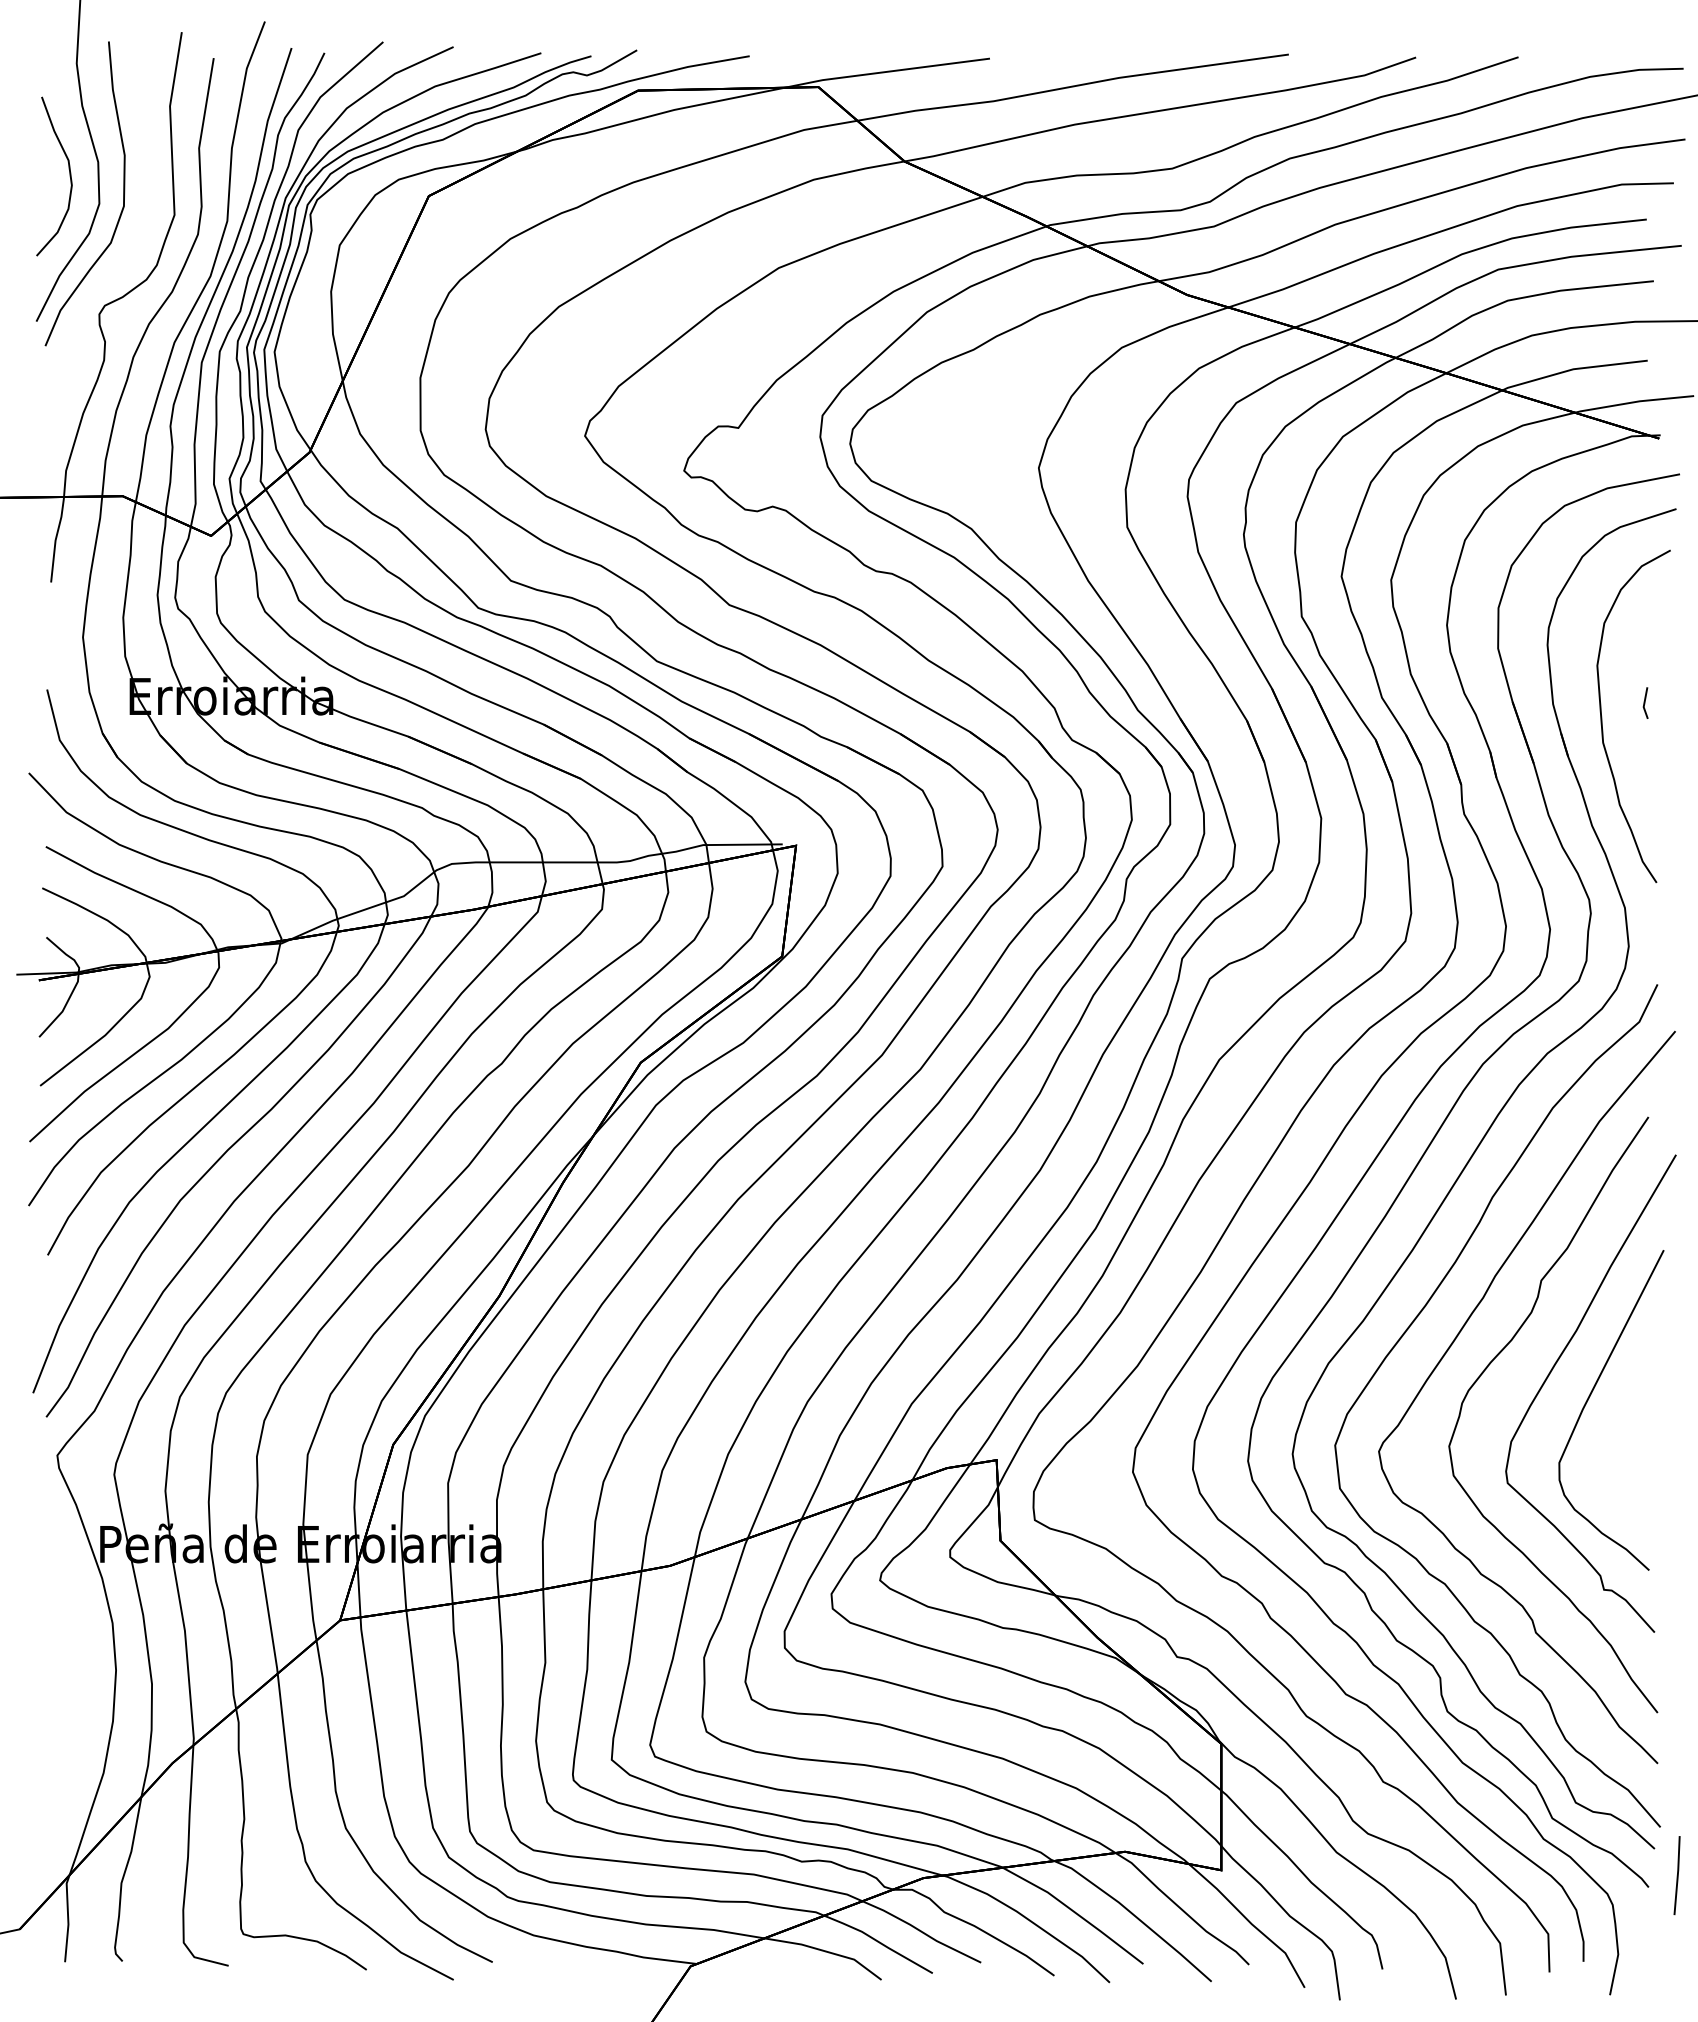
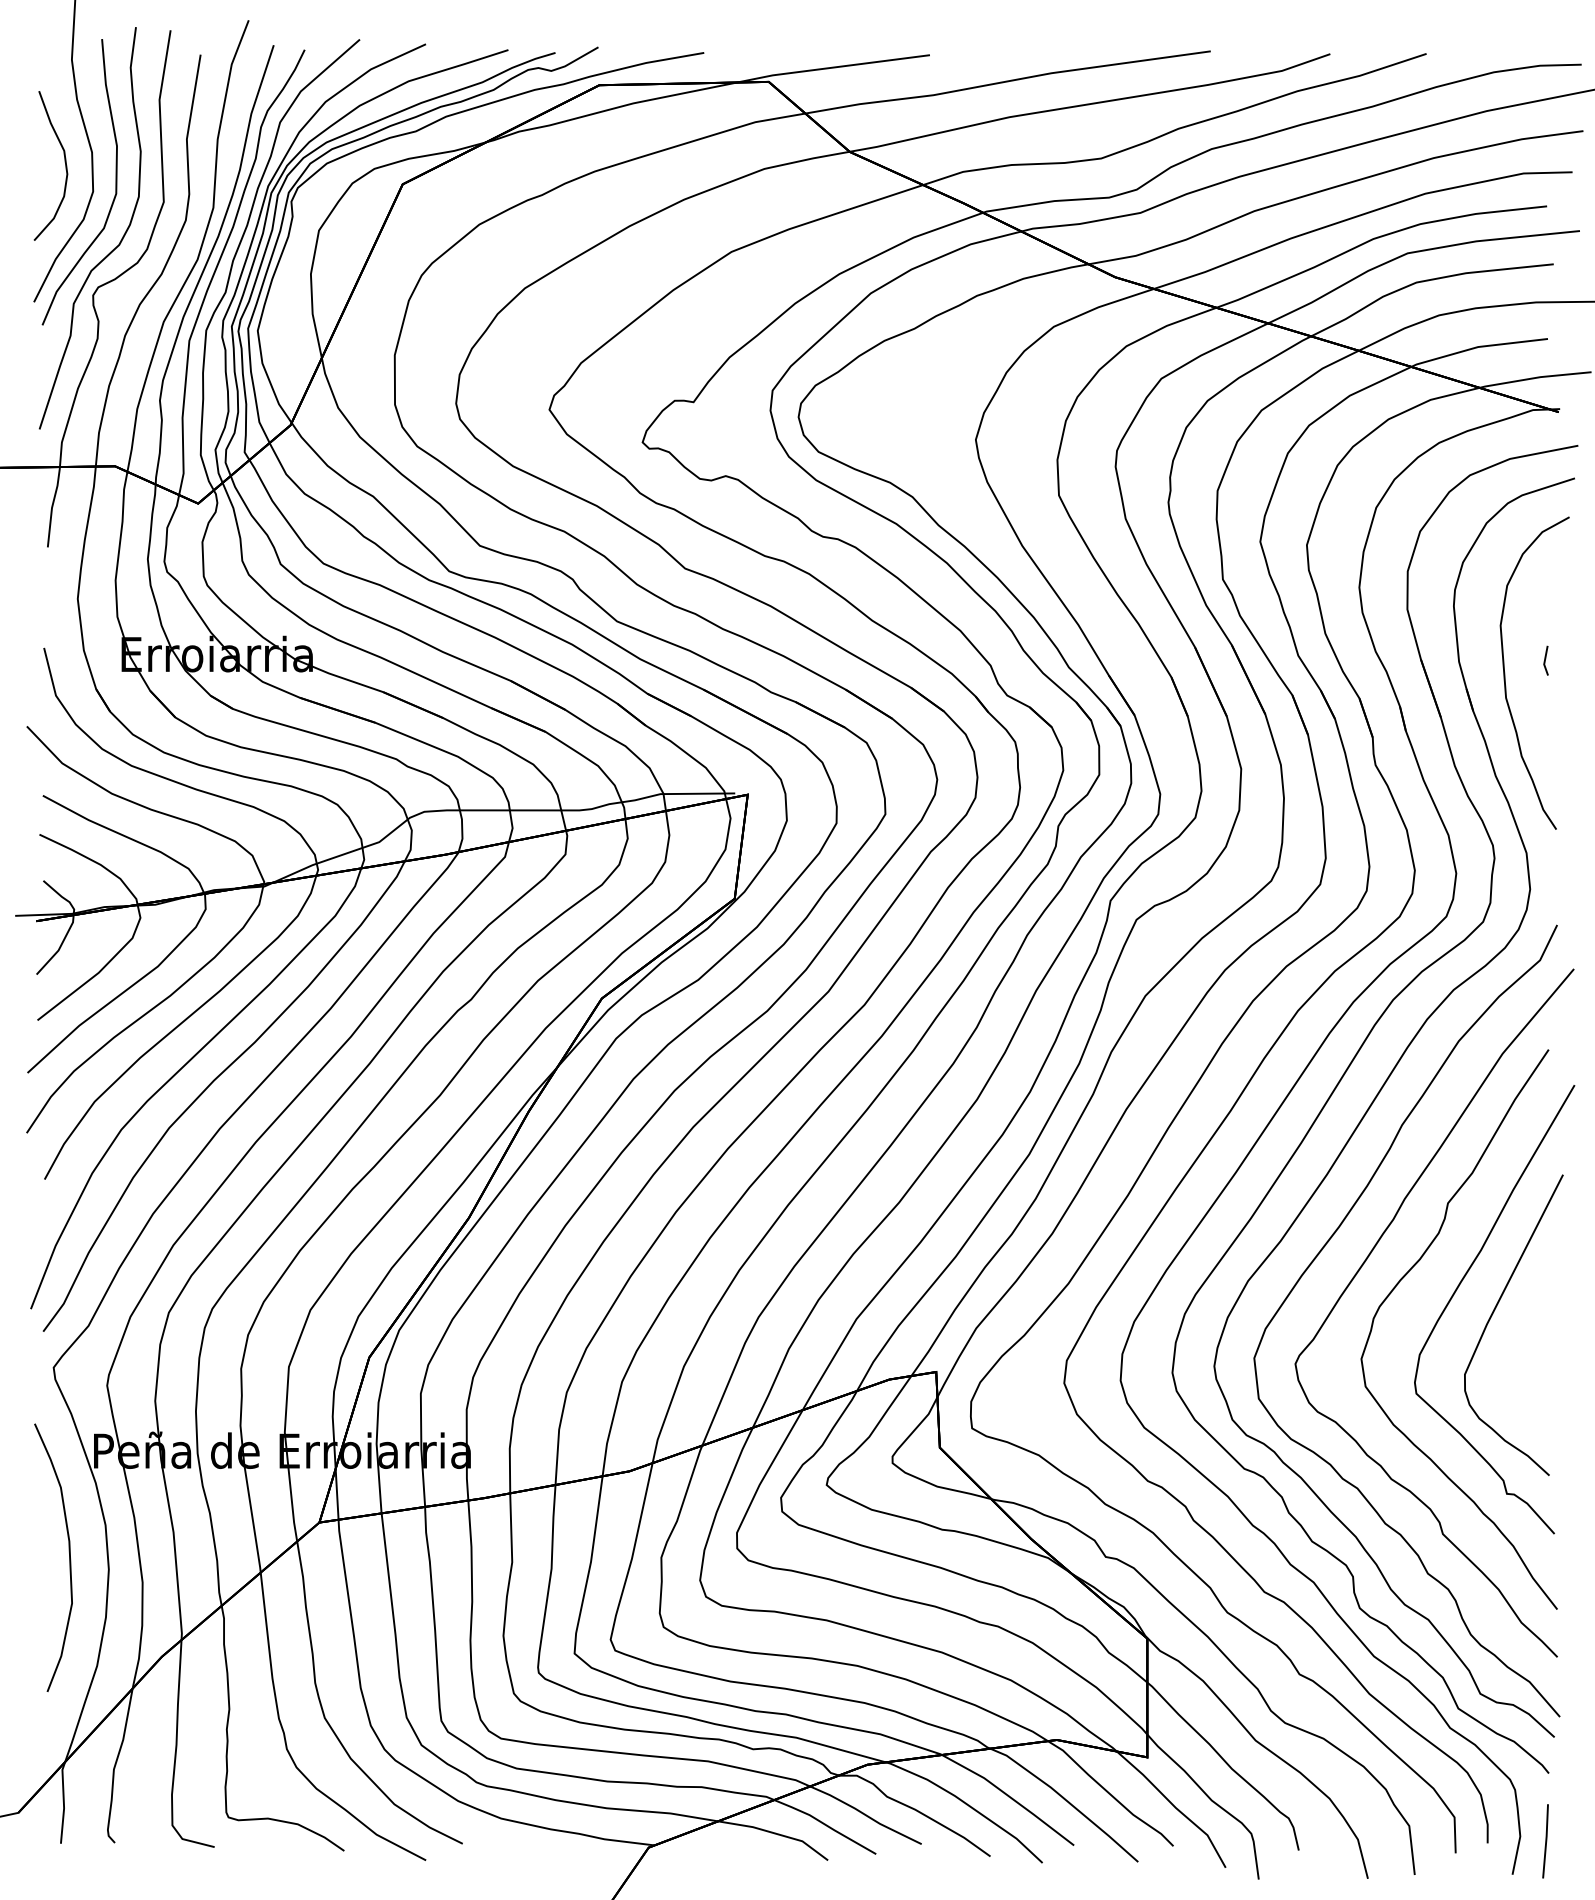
curve: (118, 266) -> (111, 250), added
curve: (74, 1657) -> (69, 1557), added
line: (1677, 1875) -> (1545, 1841), moved

